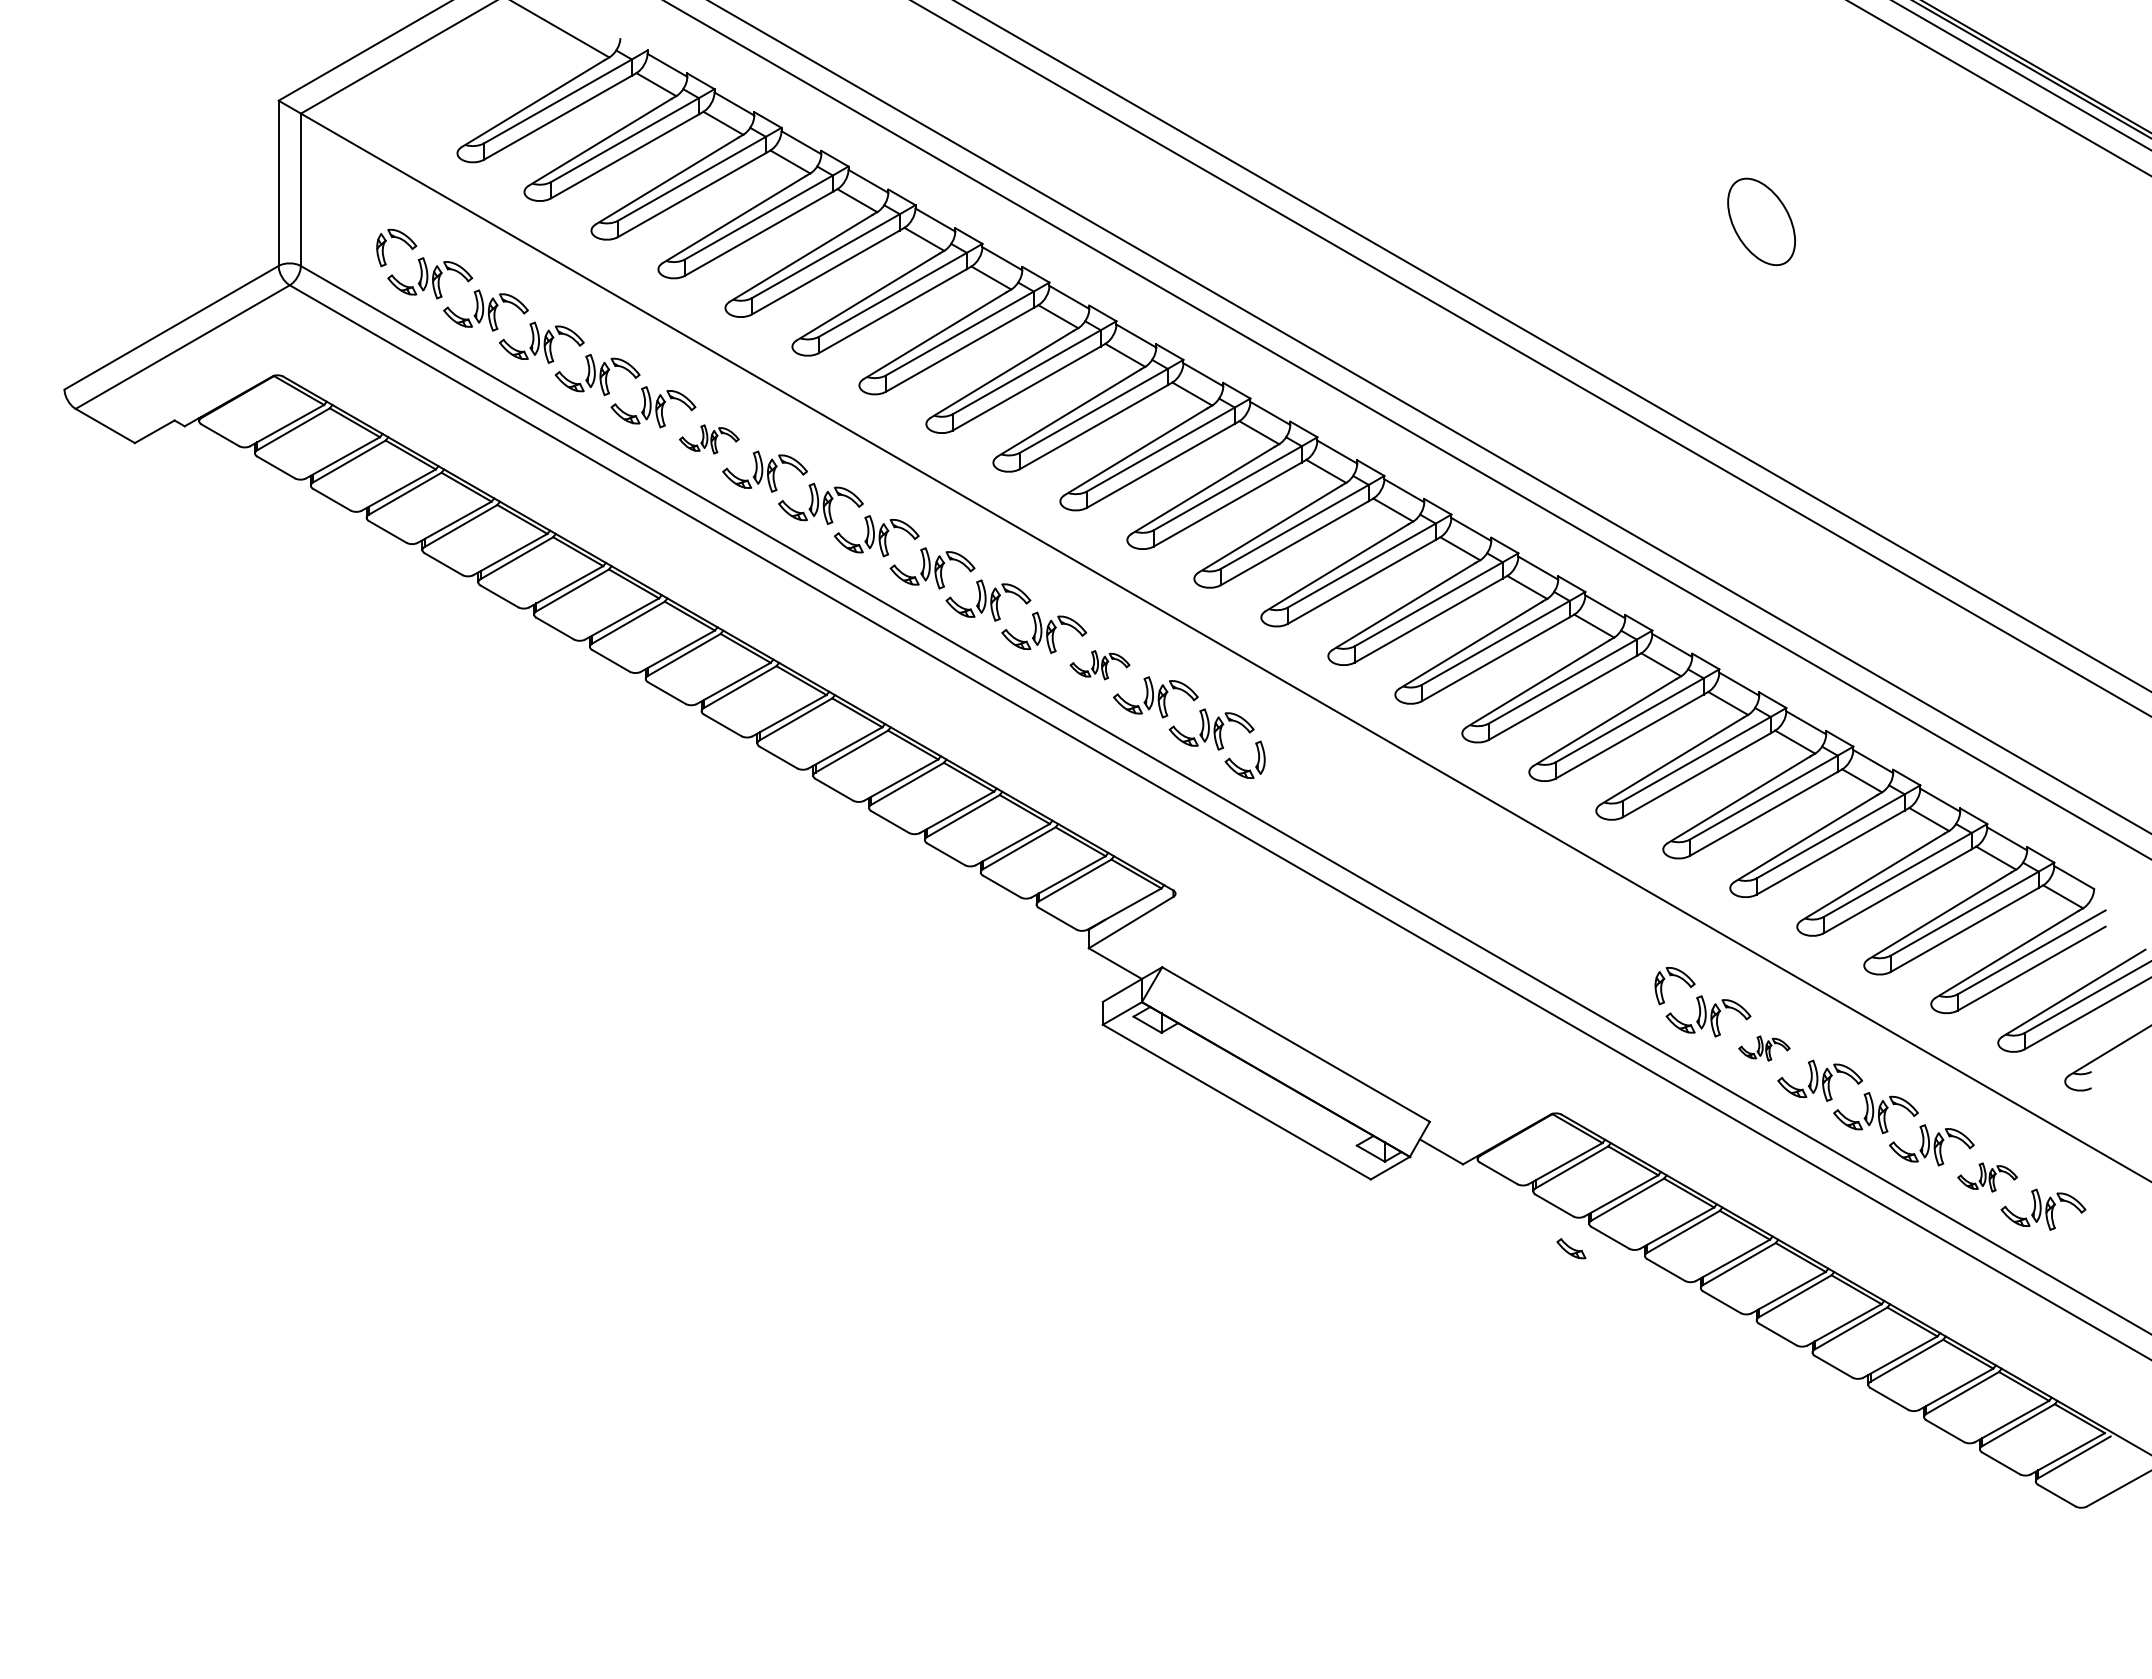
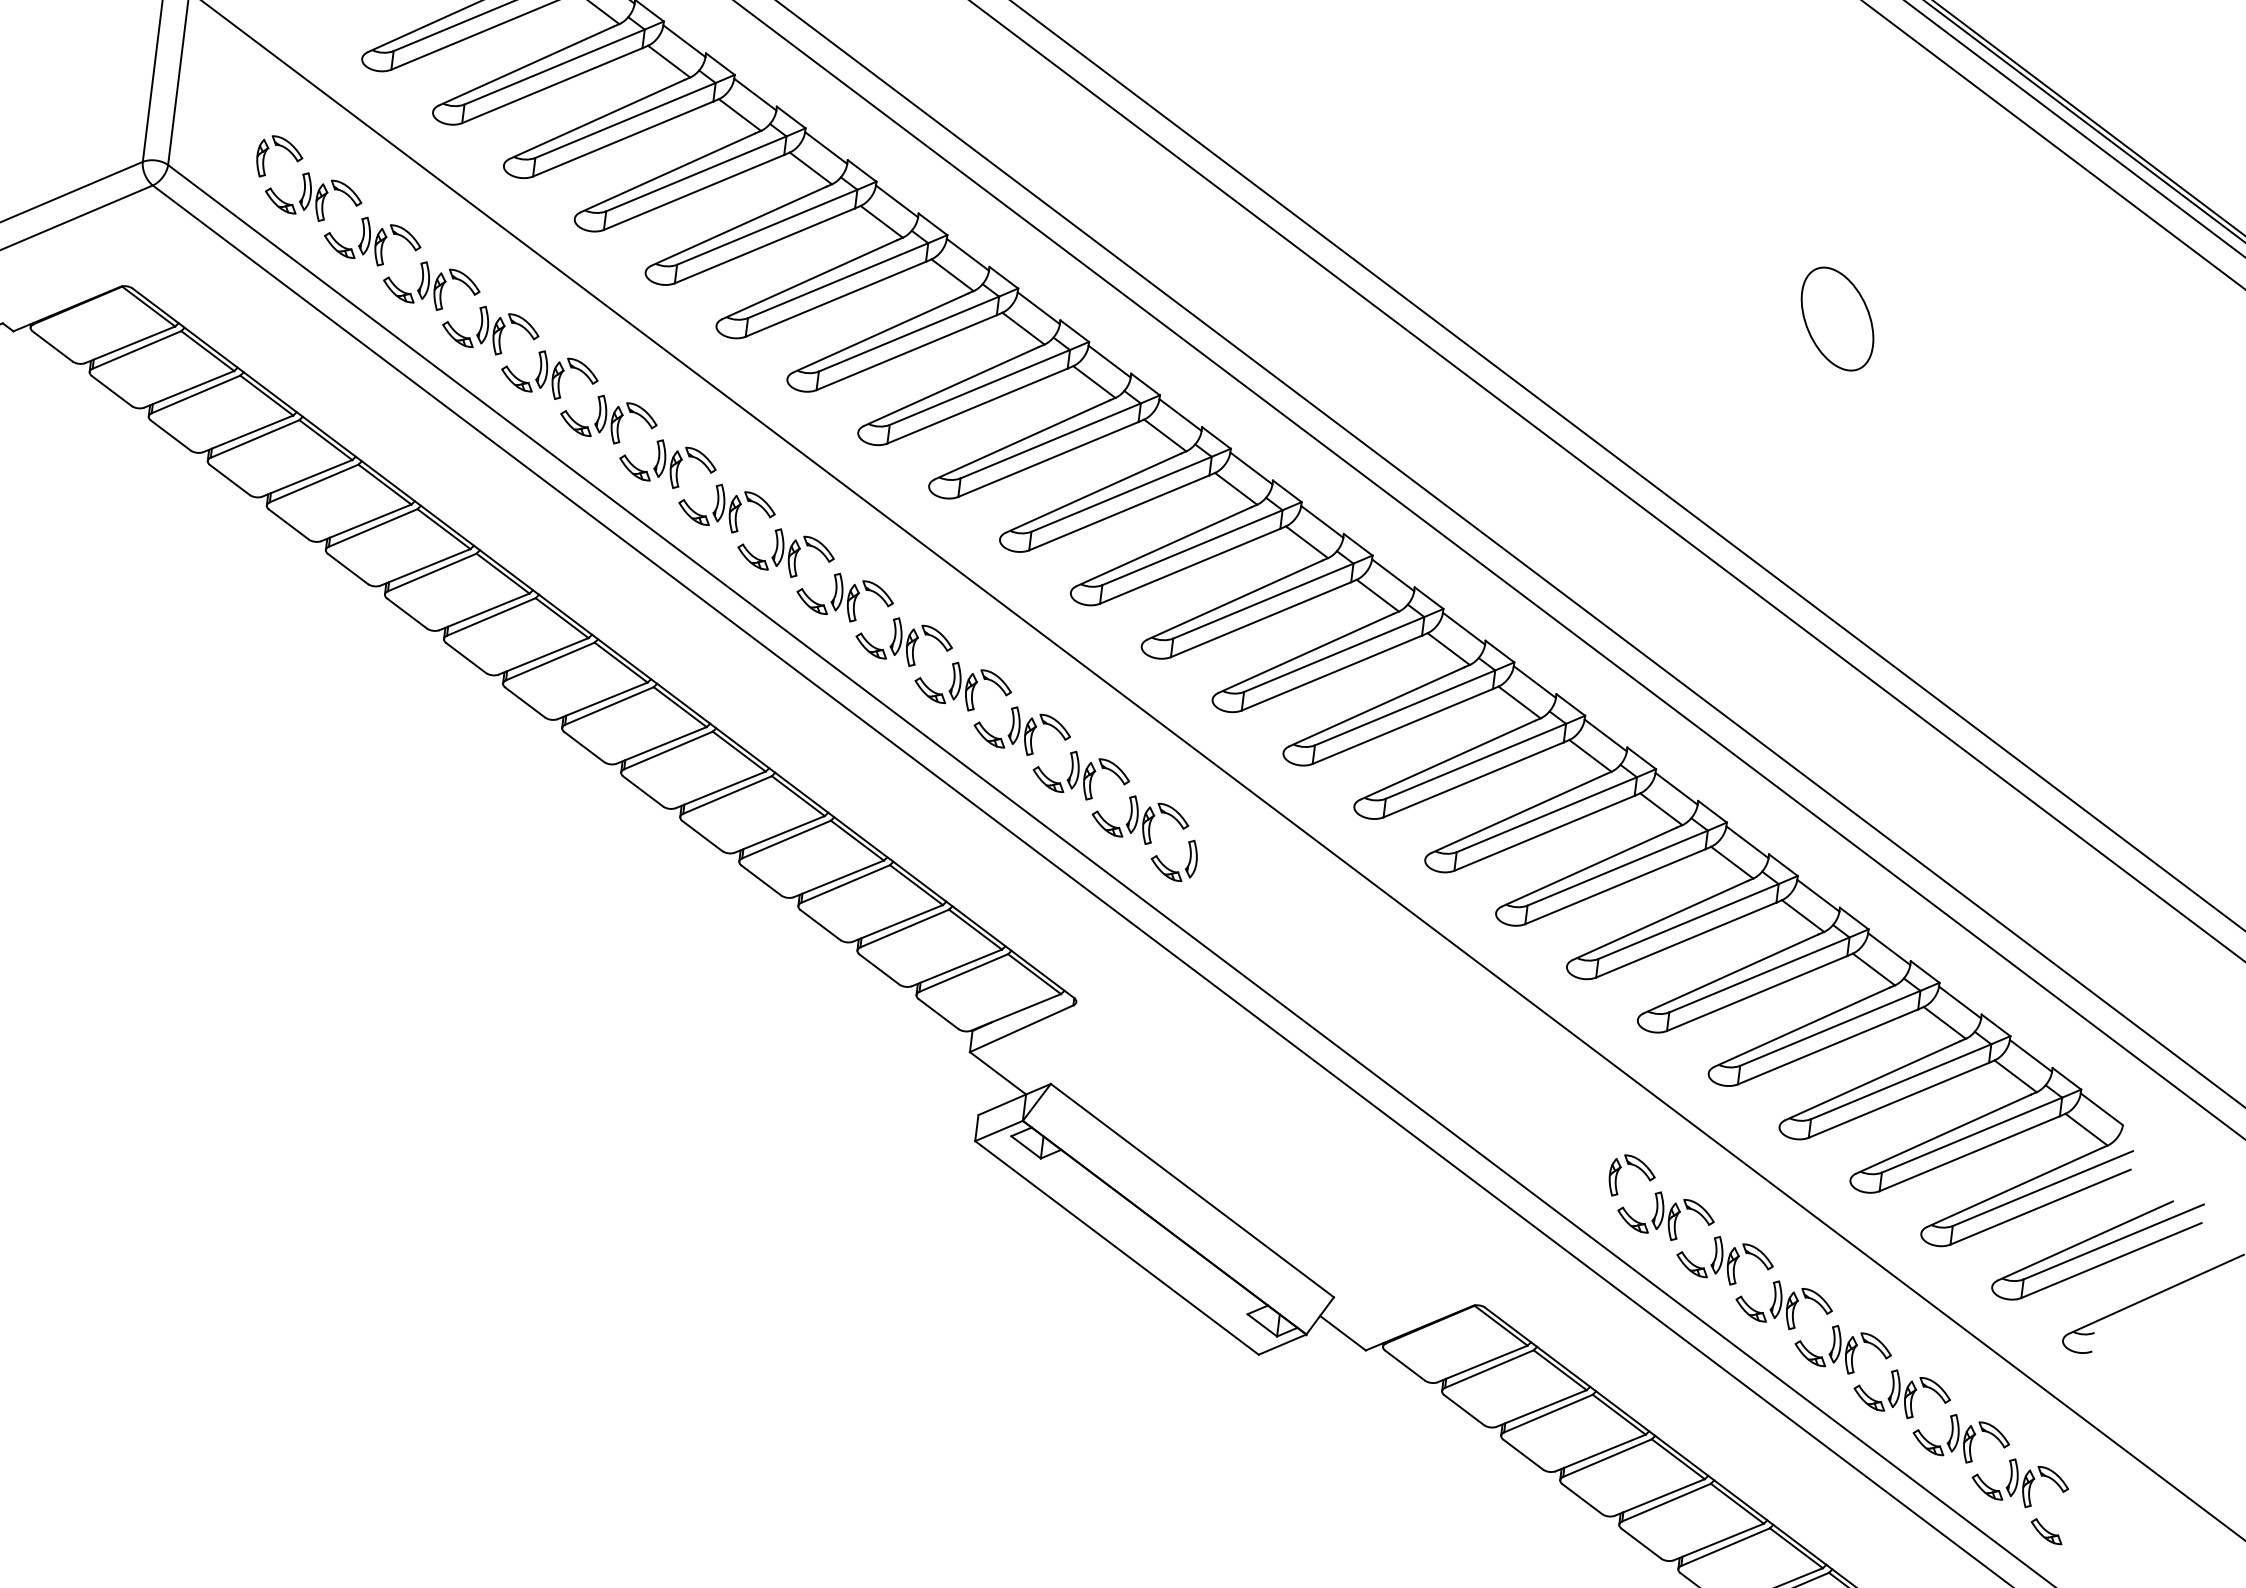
part: (709, 439) -> (609, 419), size x1.43
part: (1099, 665) -> (1021, 731), size x1.43
part: (1764, 1048) -> (1725, 1260), size x1.67
part: (1987, 1177) -> (1961, 1438), size x1.43
part: (1571, 1248) -> (2046, 1531), moved

